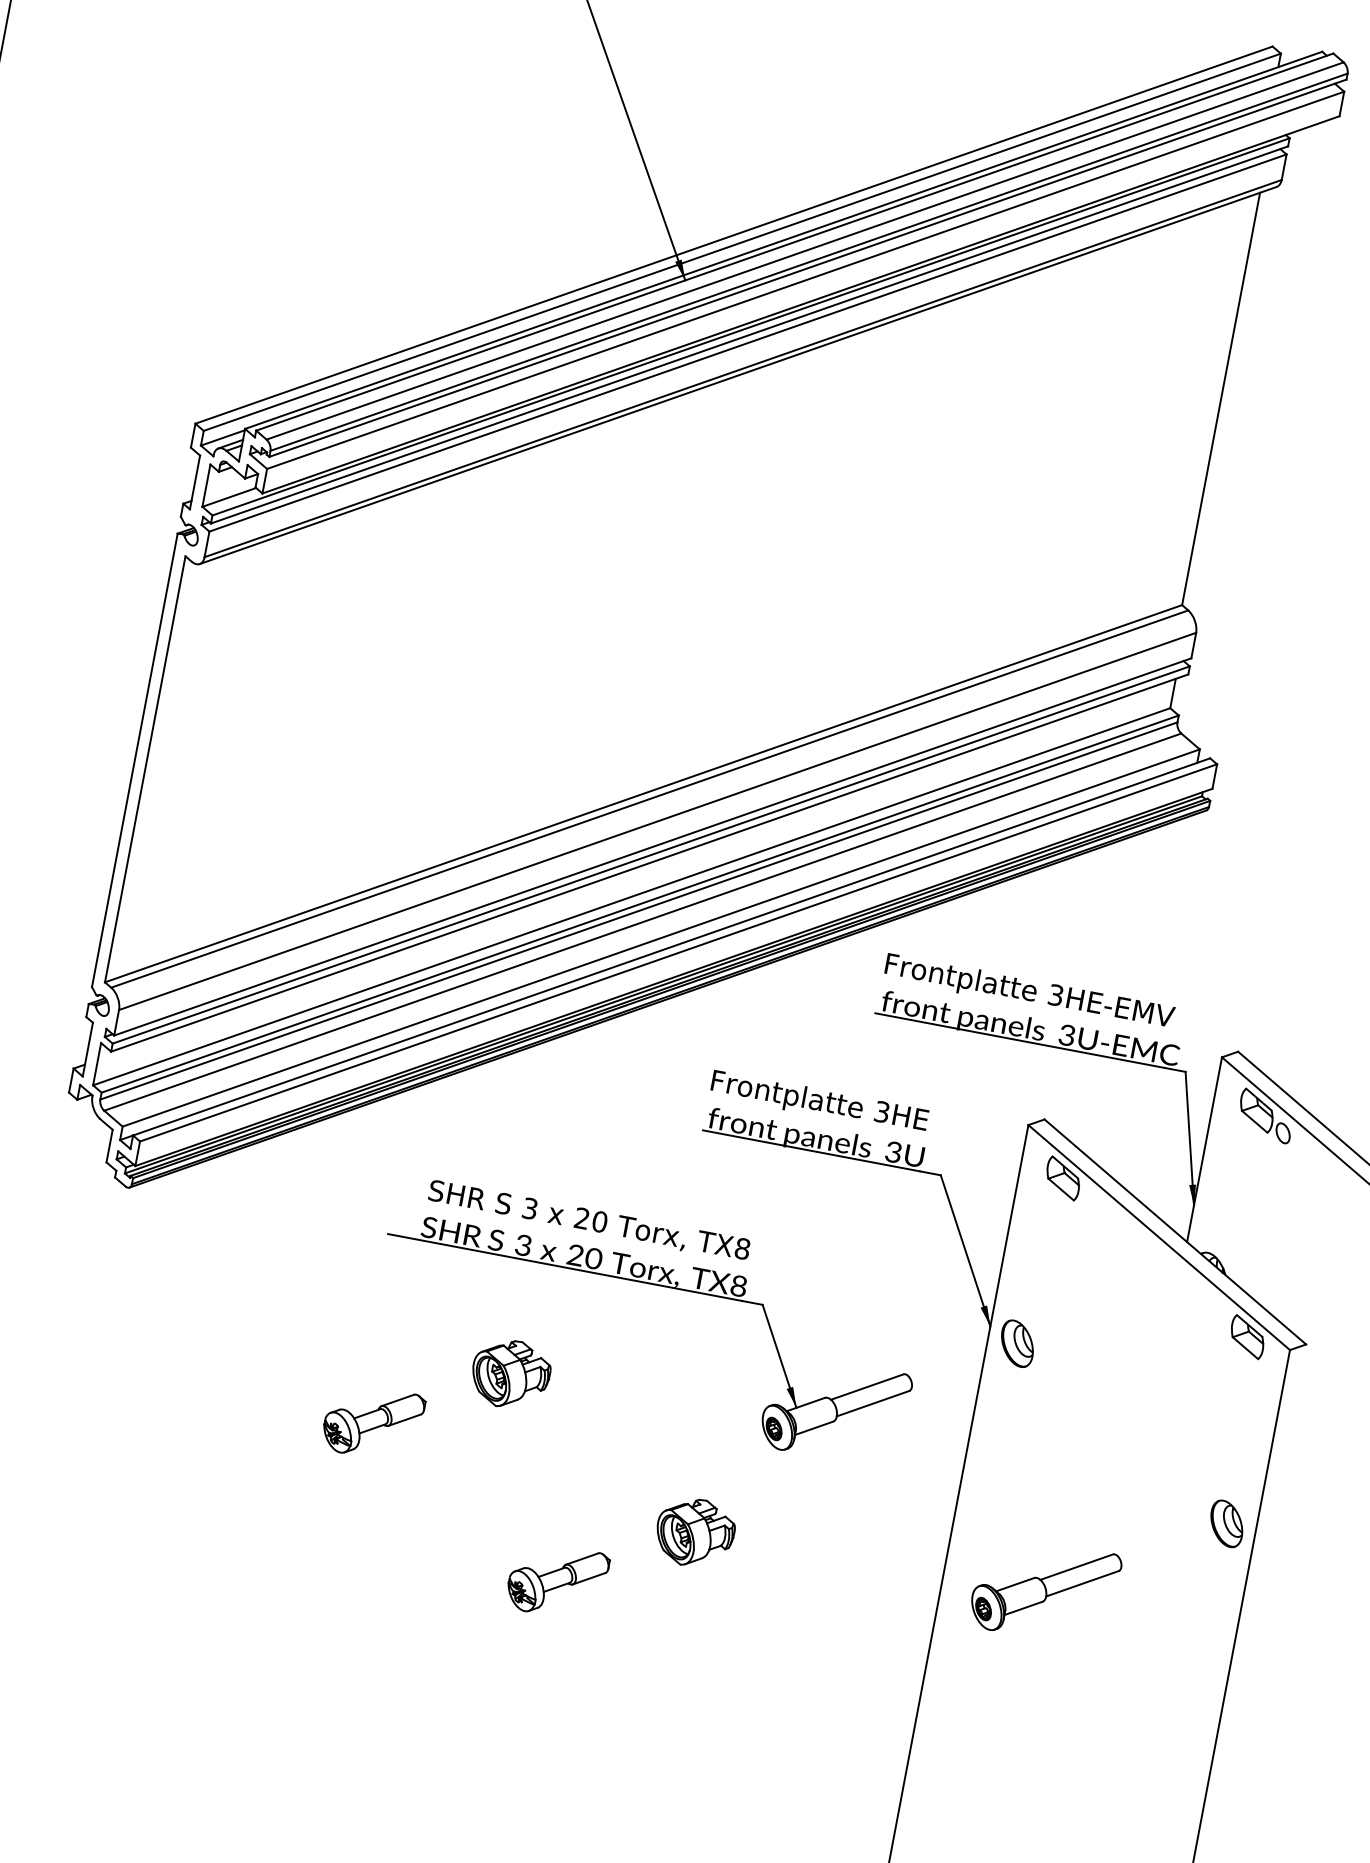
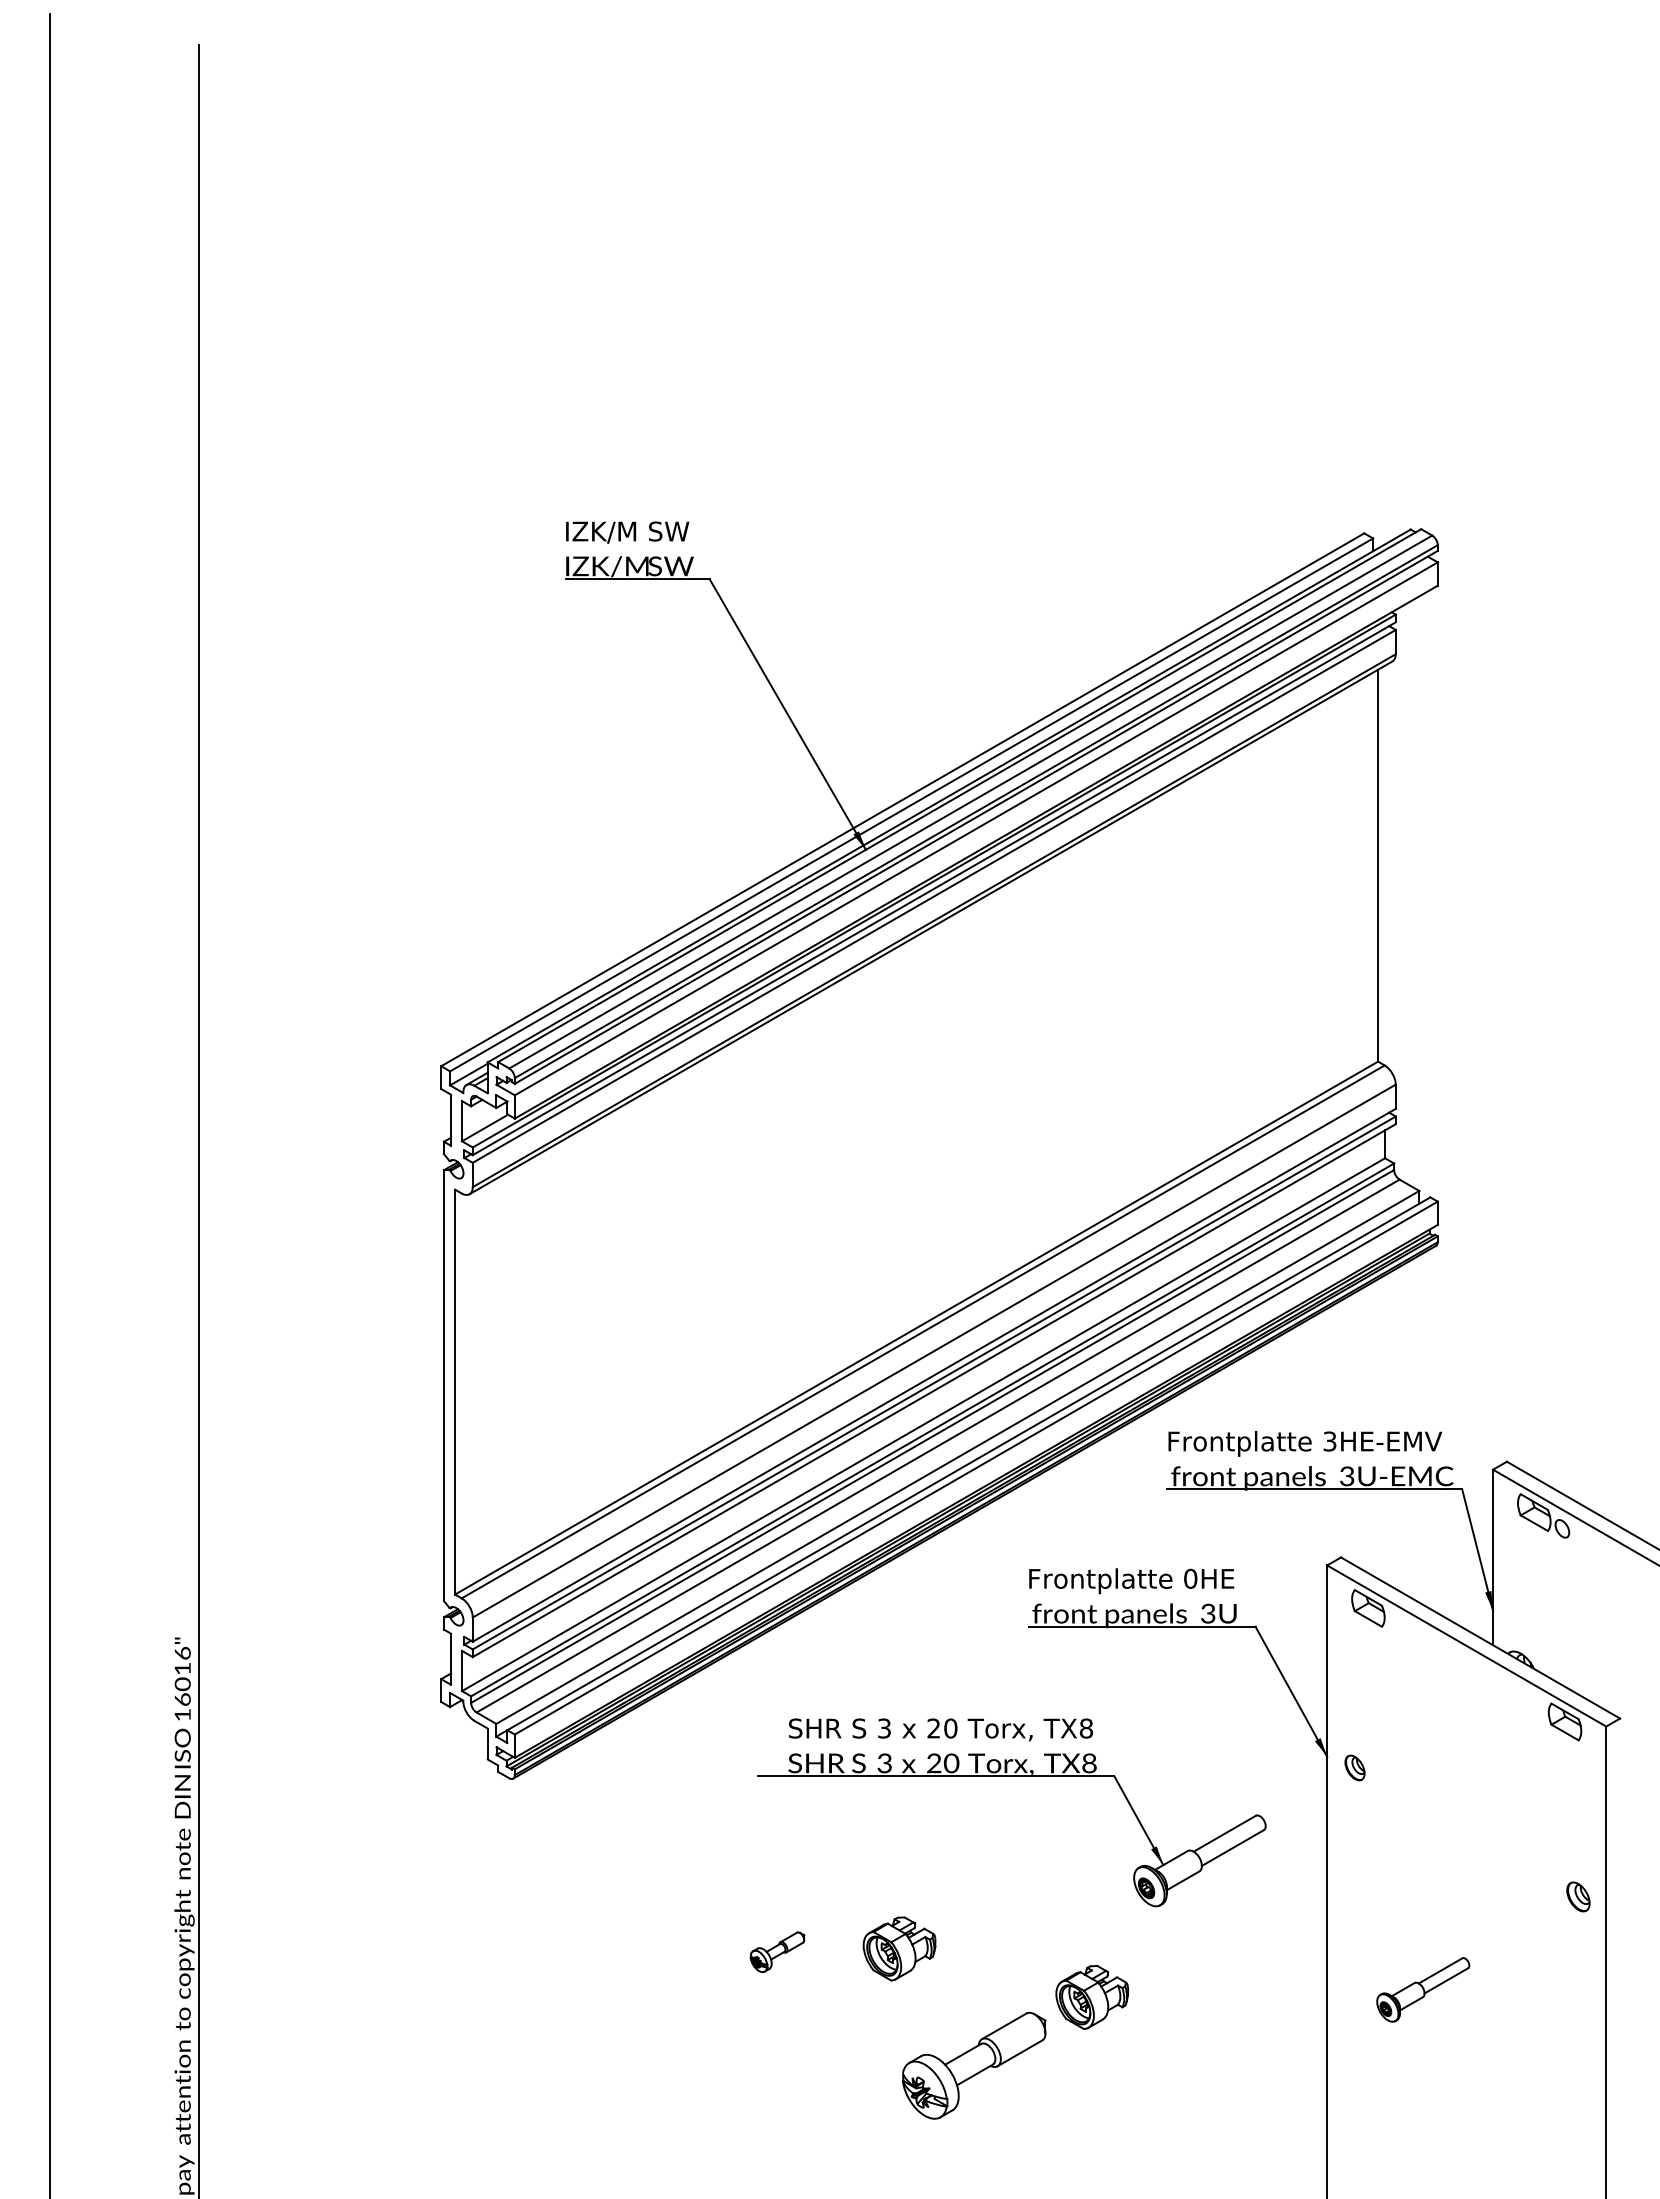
text: (881, 1111) -> (1190, 1578), 3HE -> 0HE
part: (1016, 1343) -> (1354, 1767), size x0.6
part: (510, 1373) -> (899, 1948), moved
part: (373, 1423) -> (777, 1952), size x0.6
part: (1227, 1523) -> (1578, 1896), size x0.7
part: (556, 1580) -> (973, 2065), size x1.6
part: (1044, 1590) -> (1422, 1989), size x0.7

